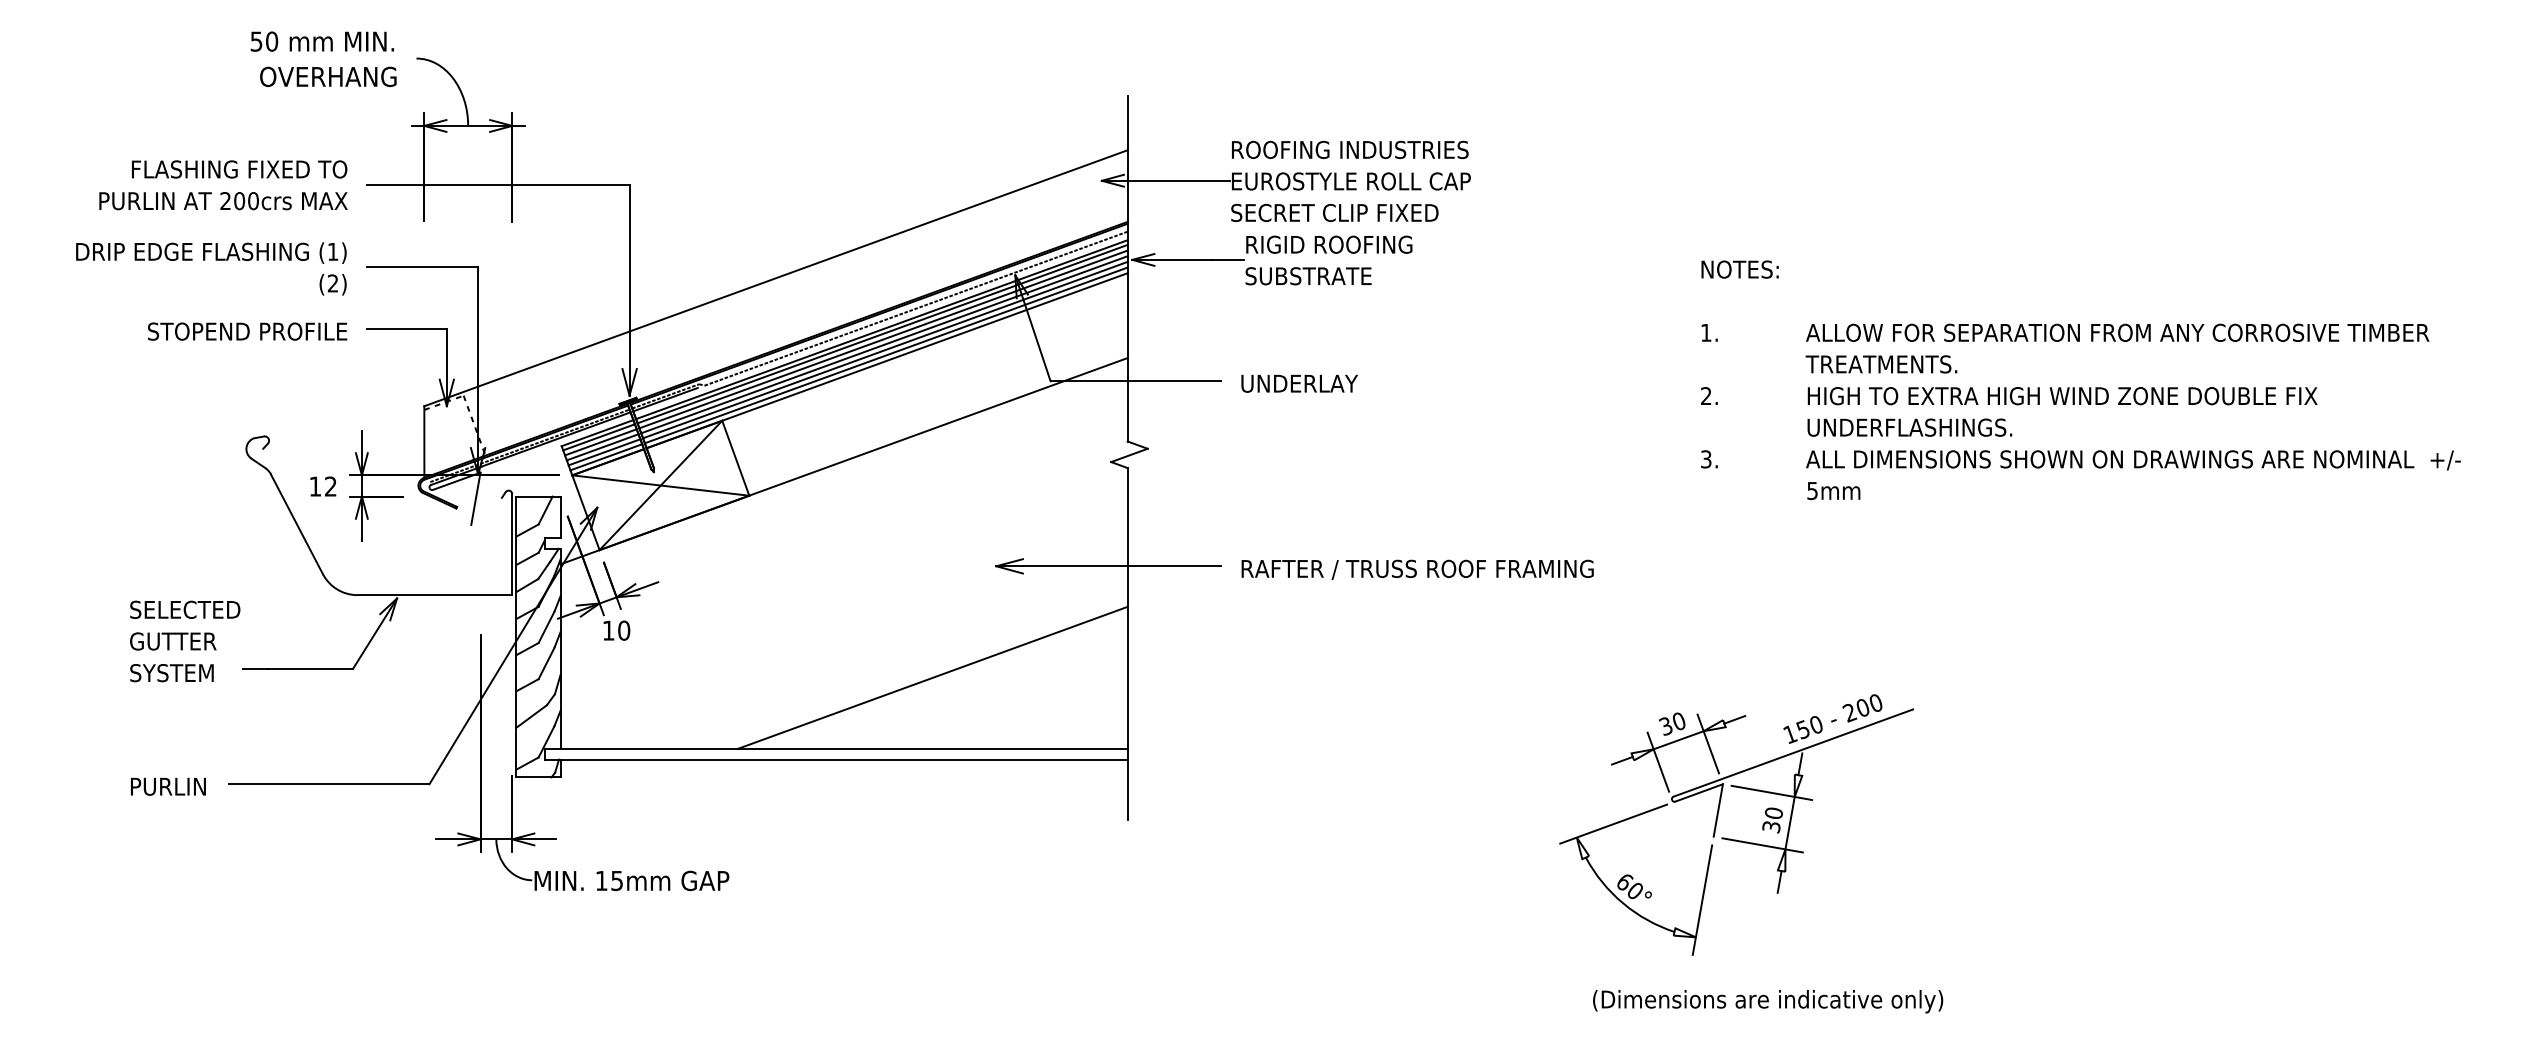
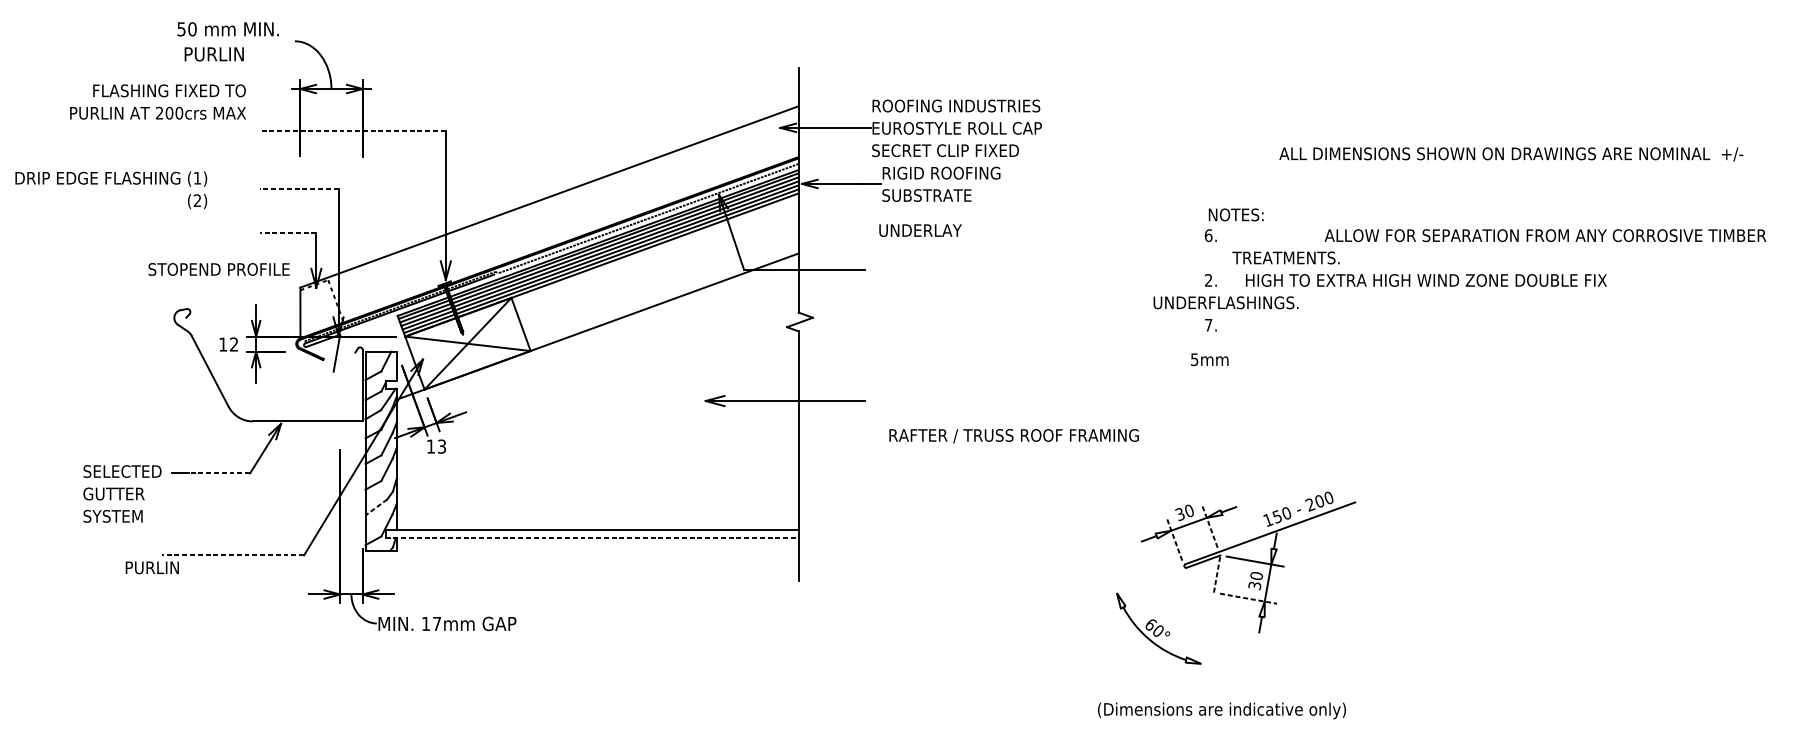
text: (328, 76) -> (232, 54), OVERHANG -> PURLIN
line: (497, 184) -> (352, 130), solid -> dashed
text: (223, 185) -> (158, 102), moved
line: (422, 267) -> (299, 189), solid -> dashed
text: (211, 268) -> (111, 190), moved
text: (1739, 269) -> (1235, 214), moved
line: (406, 329) -> (287, 233), solid -> dashed
text: (247, 331) -> (219, 269), moved
text: (1706, 332) -> (1208, 235), 1. -> 6.
text: (2117, 332) -> (1545, 235), moved
text: (1881, 364) -> (1286, 258), moved
text: (1299, 383) -> (920, 230), moved
text: (2062, 396) -> (1426, 280), moved
text: (1909, 427) -> (1225, 302), moved
text: (1706, 459) -> (1208, 325), 3. -> 7.
text: (2133, 460) -> (1511, 154), moved
text: (1833, 491) -> (1209, 360), moved
text: (1417, 569) -> (1013, 435), moved
text: (624, 630) -> (442, 446), 10 -> 13
text: (185, 641) -> (122, 493), moved
line: (310, 668) -> (219, 473), solid -> dashed
line: (932, 677) -> (660, 479), removed
line: (531, 716) -> (376, 507), solid -> dashed
line: (1708, 743) -> (1210, 526), solid -> dashed
line: (836, 759) -> (592, 537), solid -> dashed
line: (1658, 761) -> (1174, 539), solid -> dashed
line: (328, 784) -> (232, 555), solid -> dashed
text: (168, 786) -> (152, 567), moved
line: (1718, 810) -> (1217, 574), solid -> dashed
line: (1613, 823) -> (1142, 583), removed
line: (1762, 845) -> (1248, 598), solid -> dashed
text: (616, 881) -> (436, 624), 15mm -> 17mm
line: (1702, 899) -> (1205, 637), removed
text: (1768, 1001) -> (1222, 710), moved

